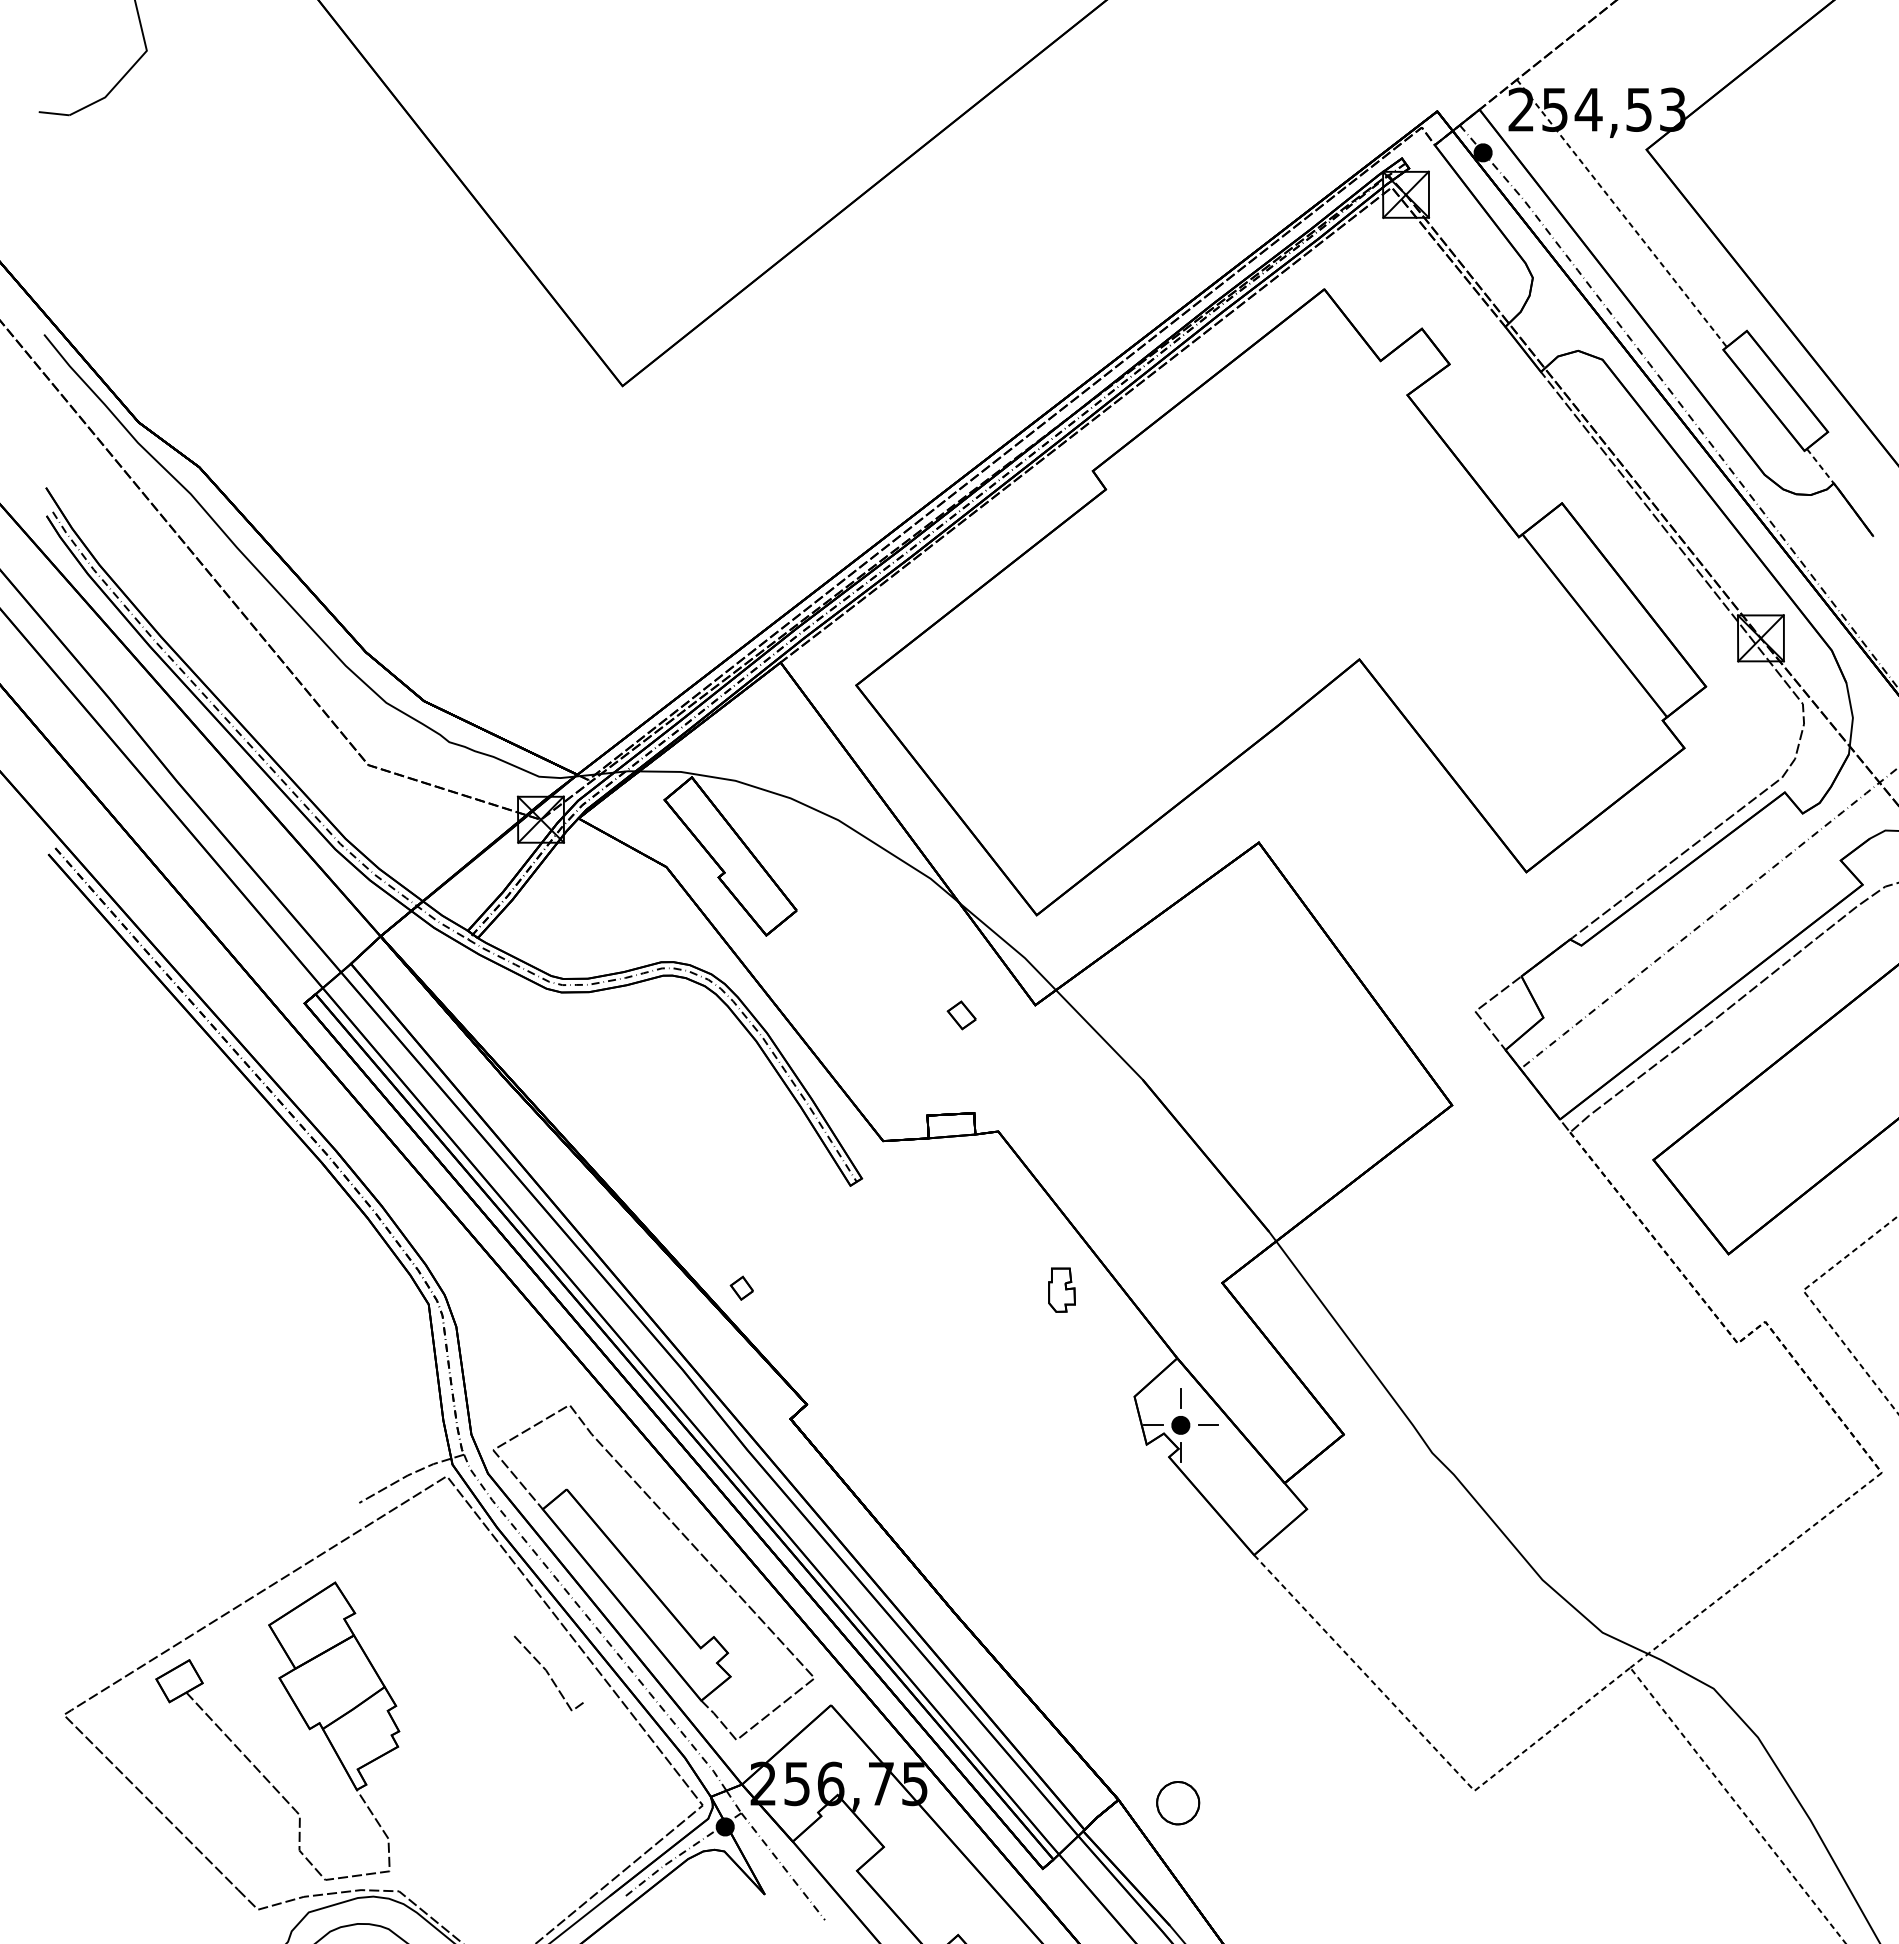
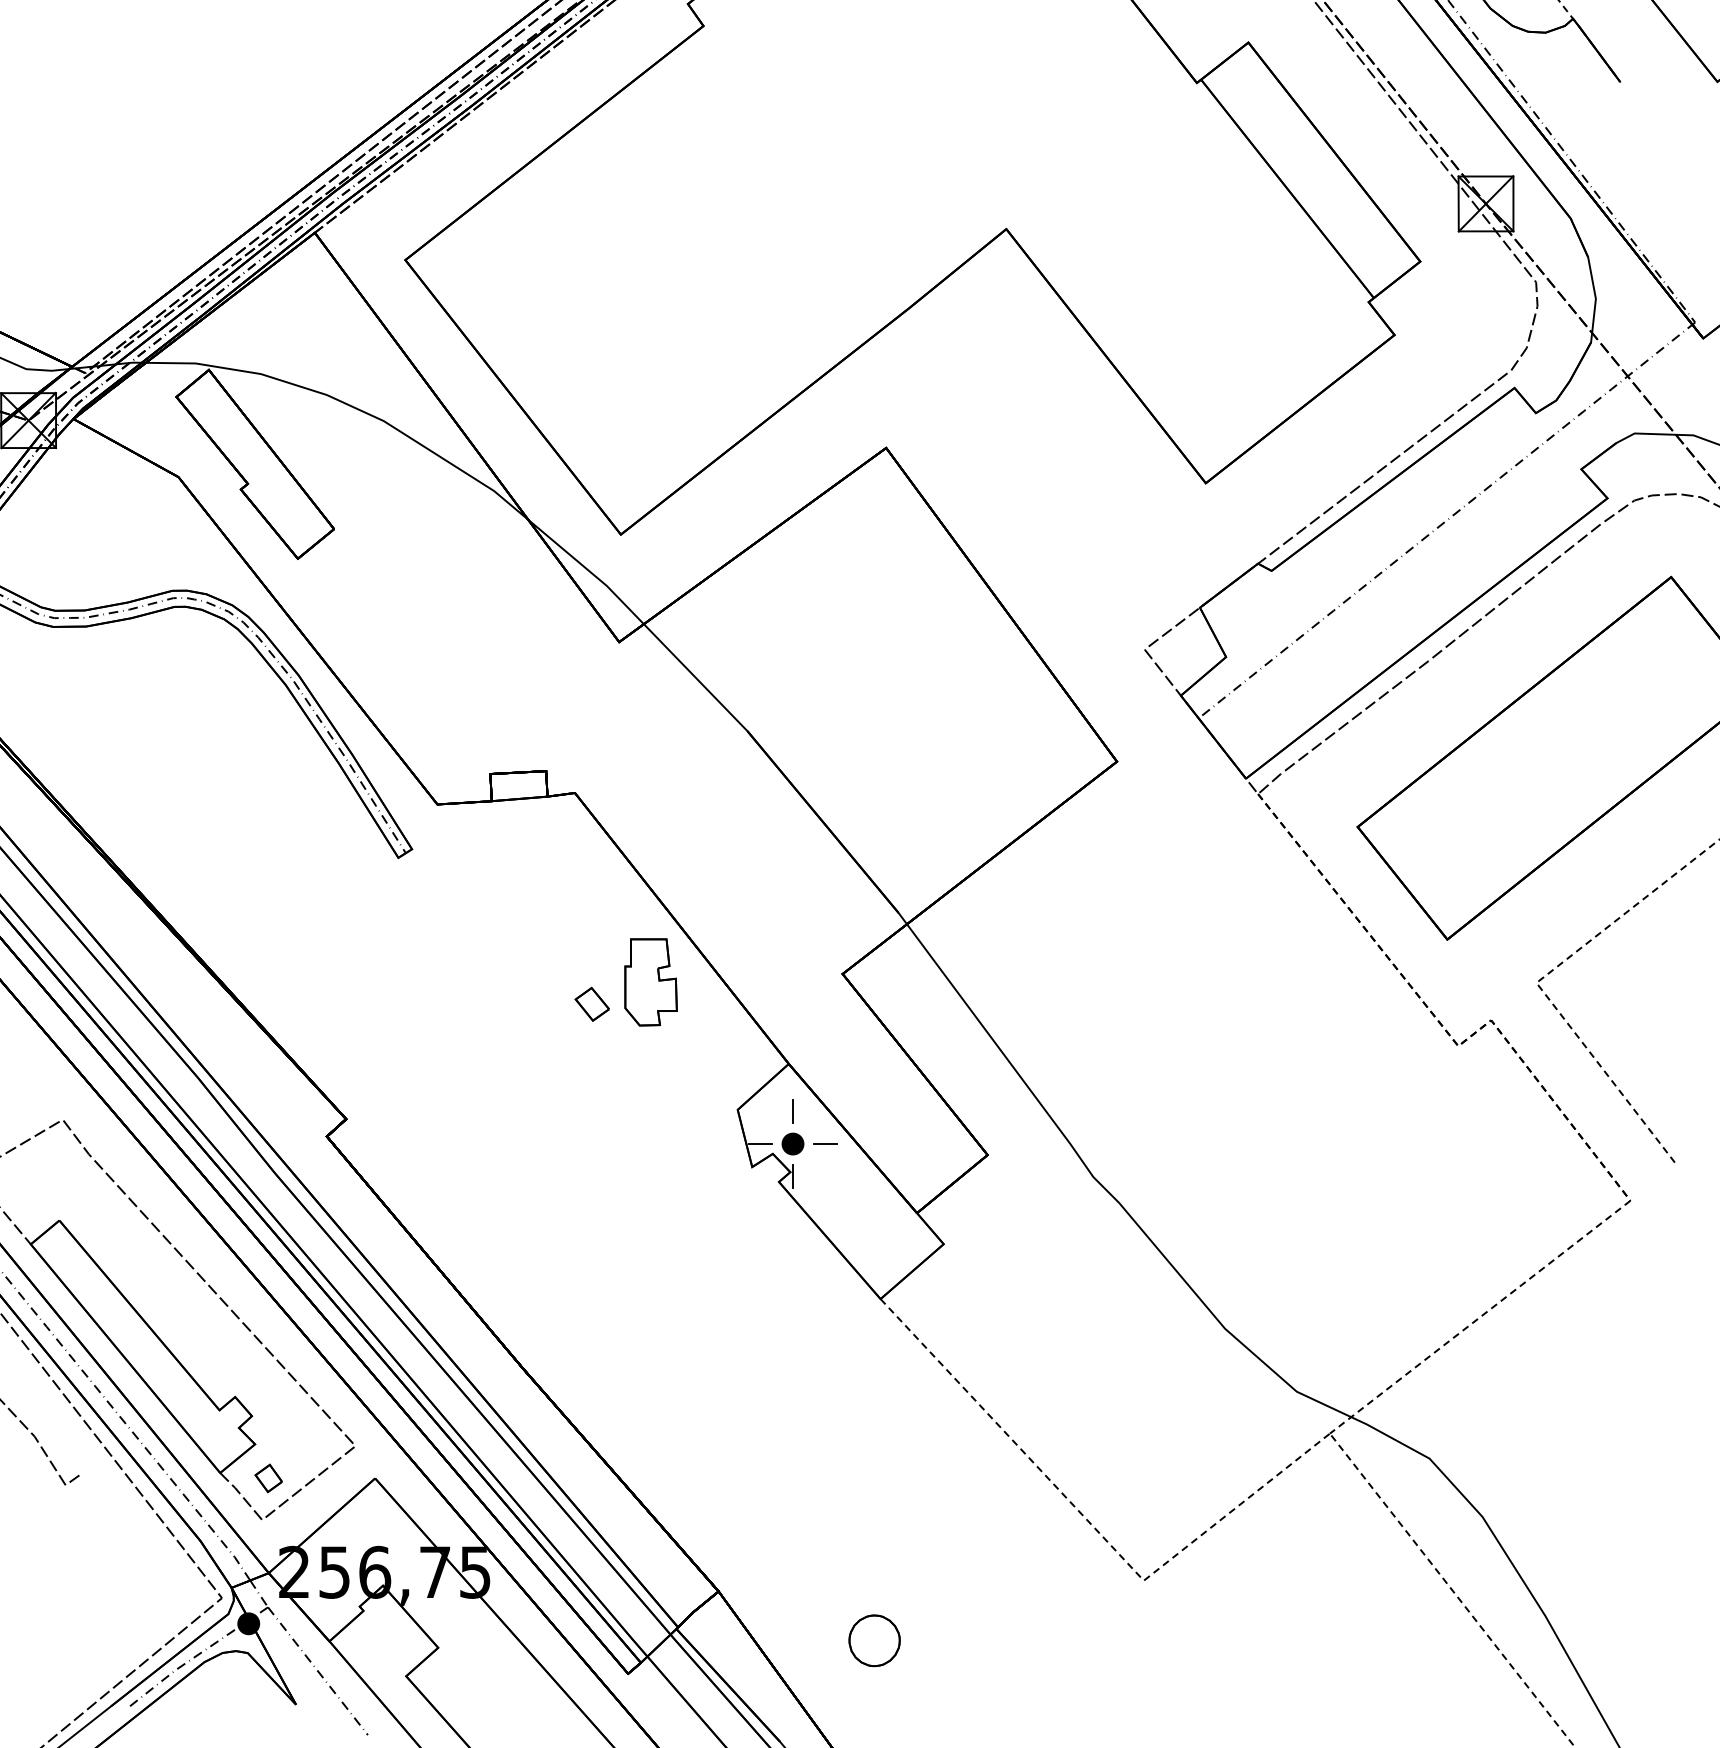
part: (961, 1015) -> (591, 1004), moved
part: (741, 1287) -> (268, 1477), moved
part: (1061, 1290) -> (650, 982), size x1.67
part: (1178, 1803) -> (875, 1641), moved

